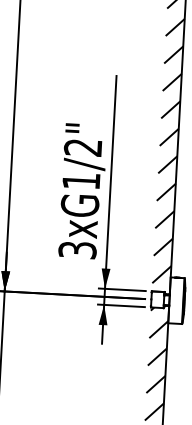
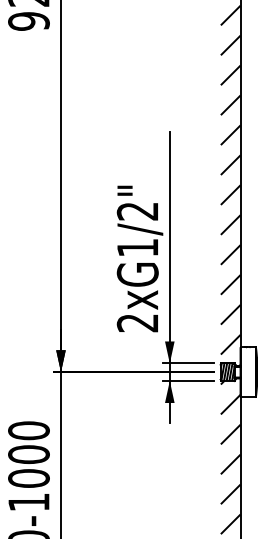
text: (77, 250) -> (137, 323), 3xG1/2" -> 2xG1/2"
hatch: (157, 299) -> (227, 371), added

